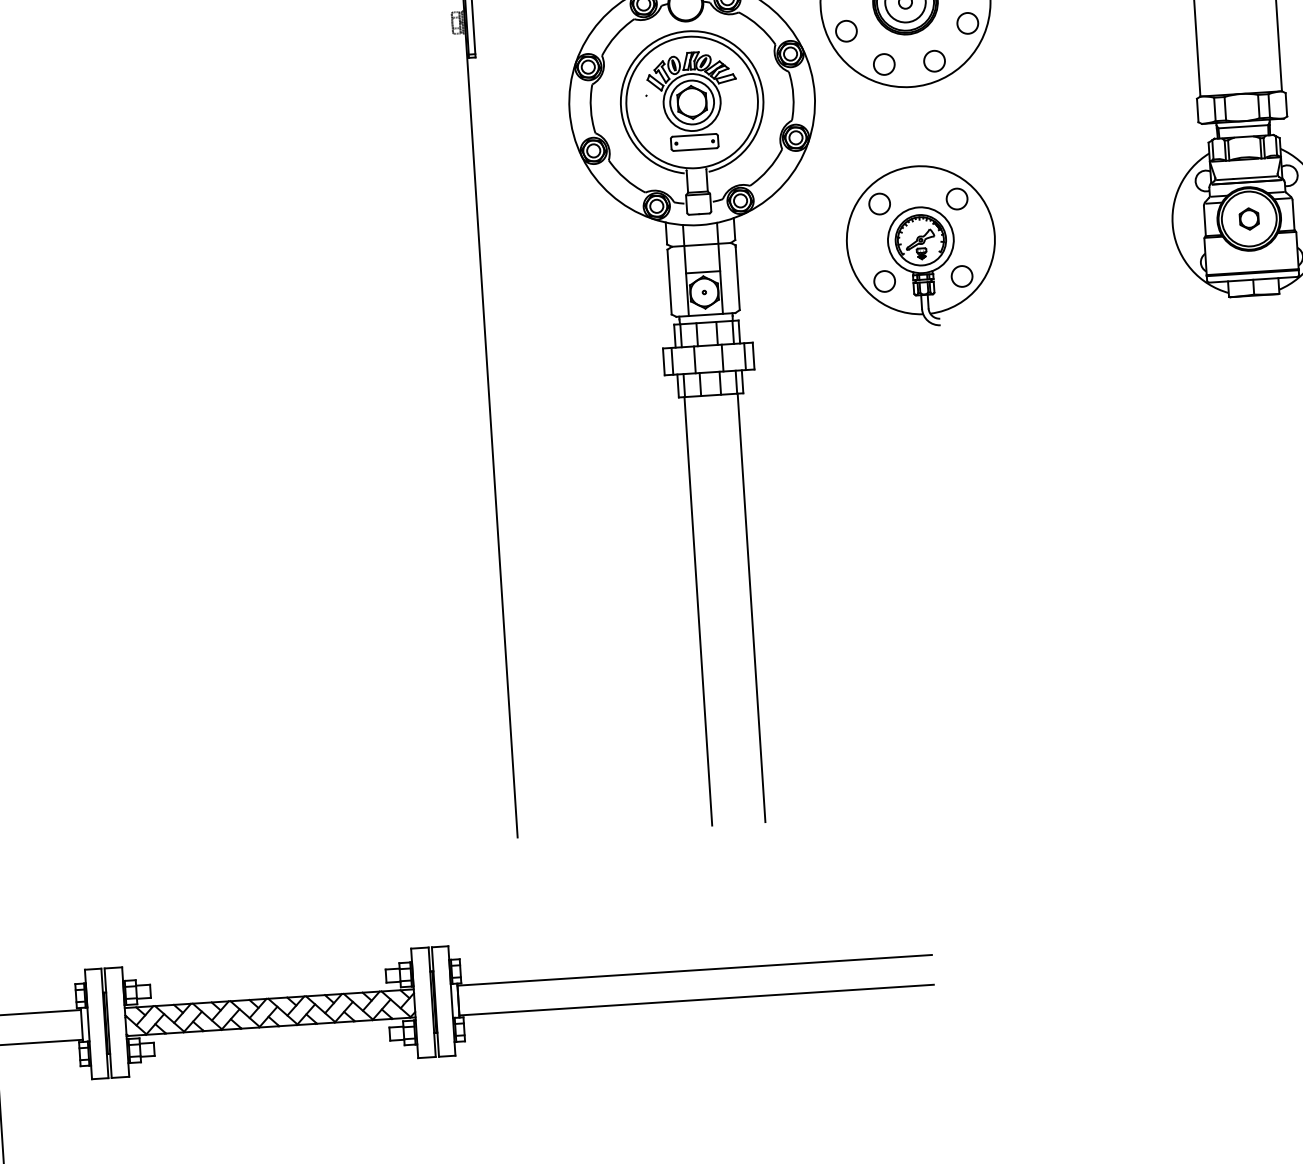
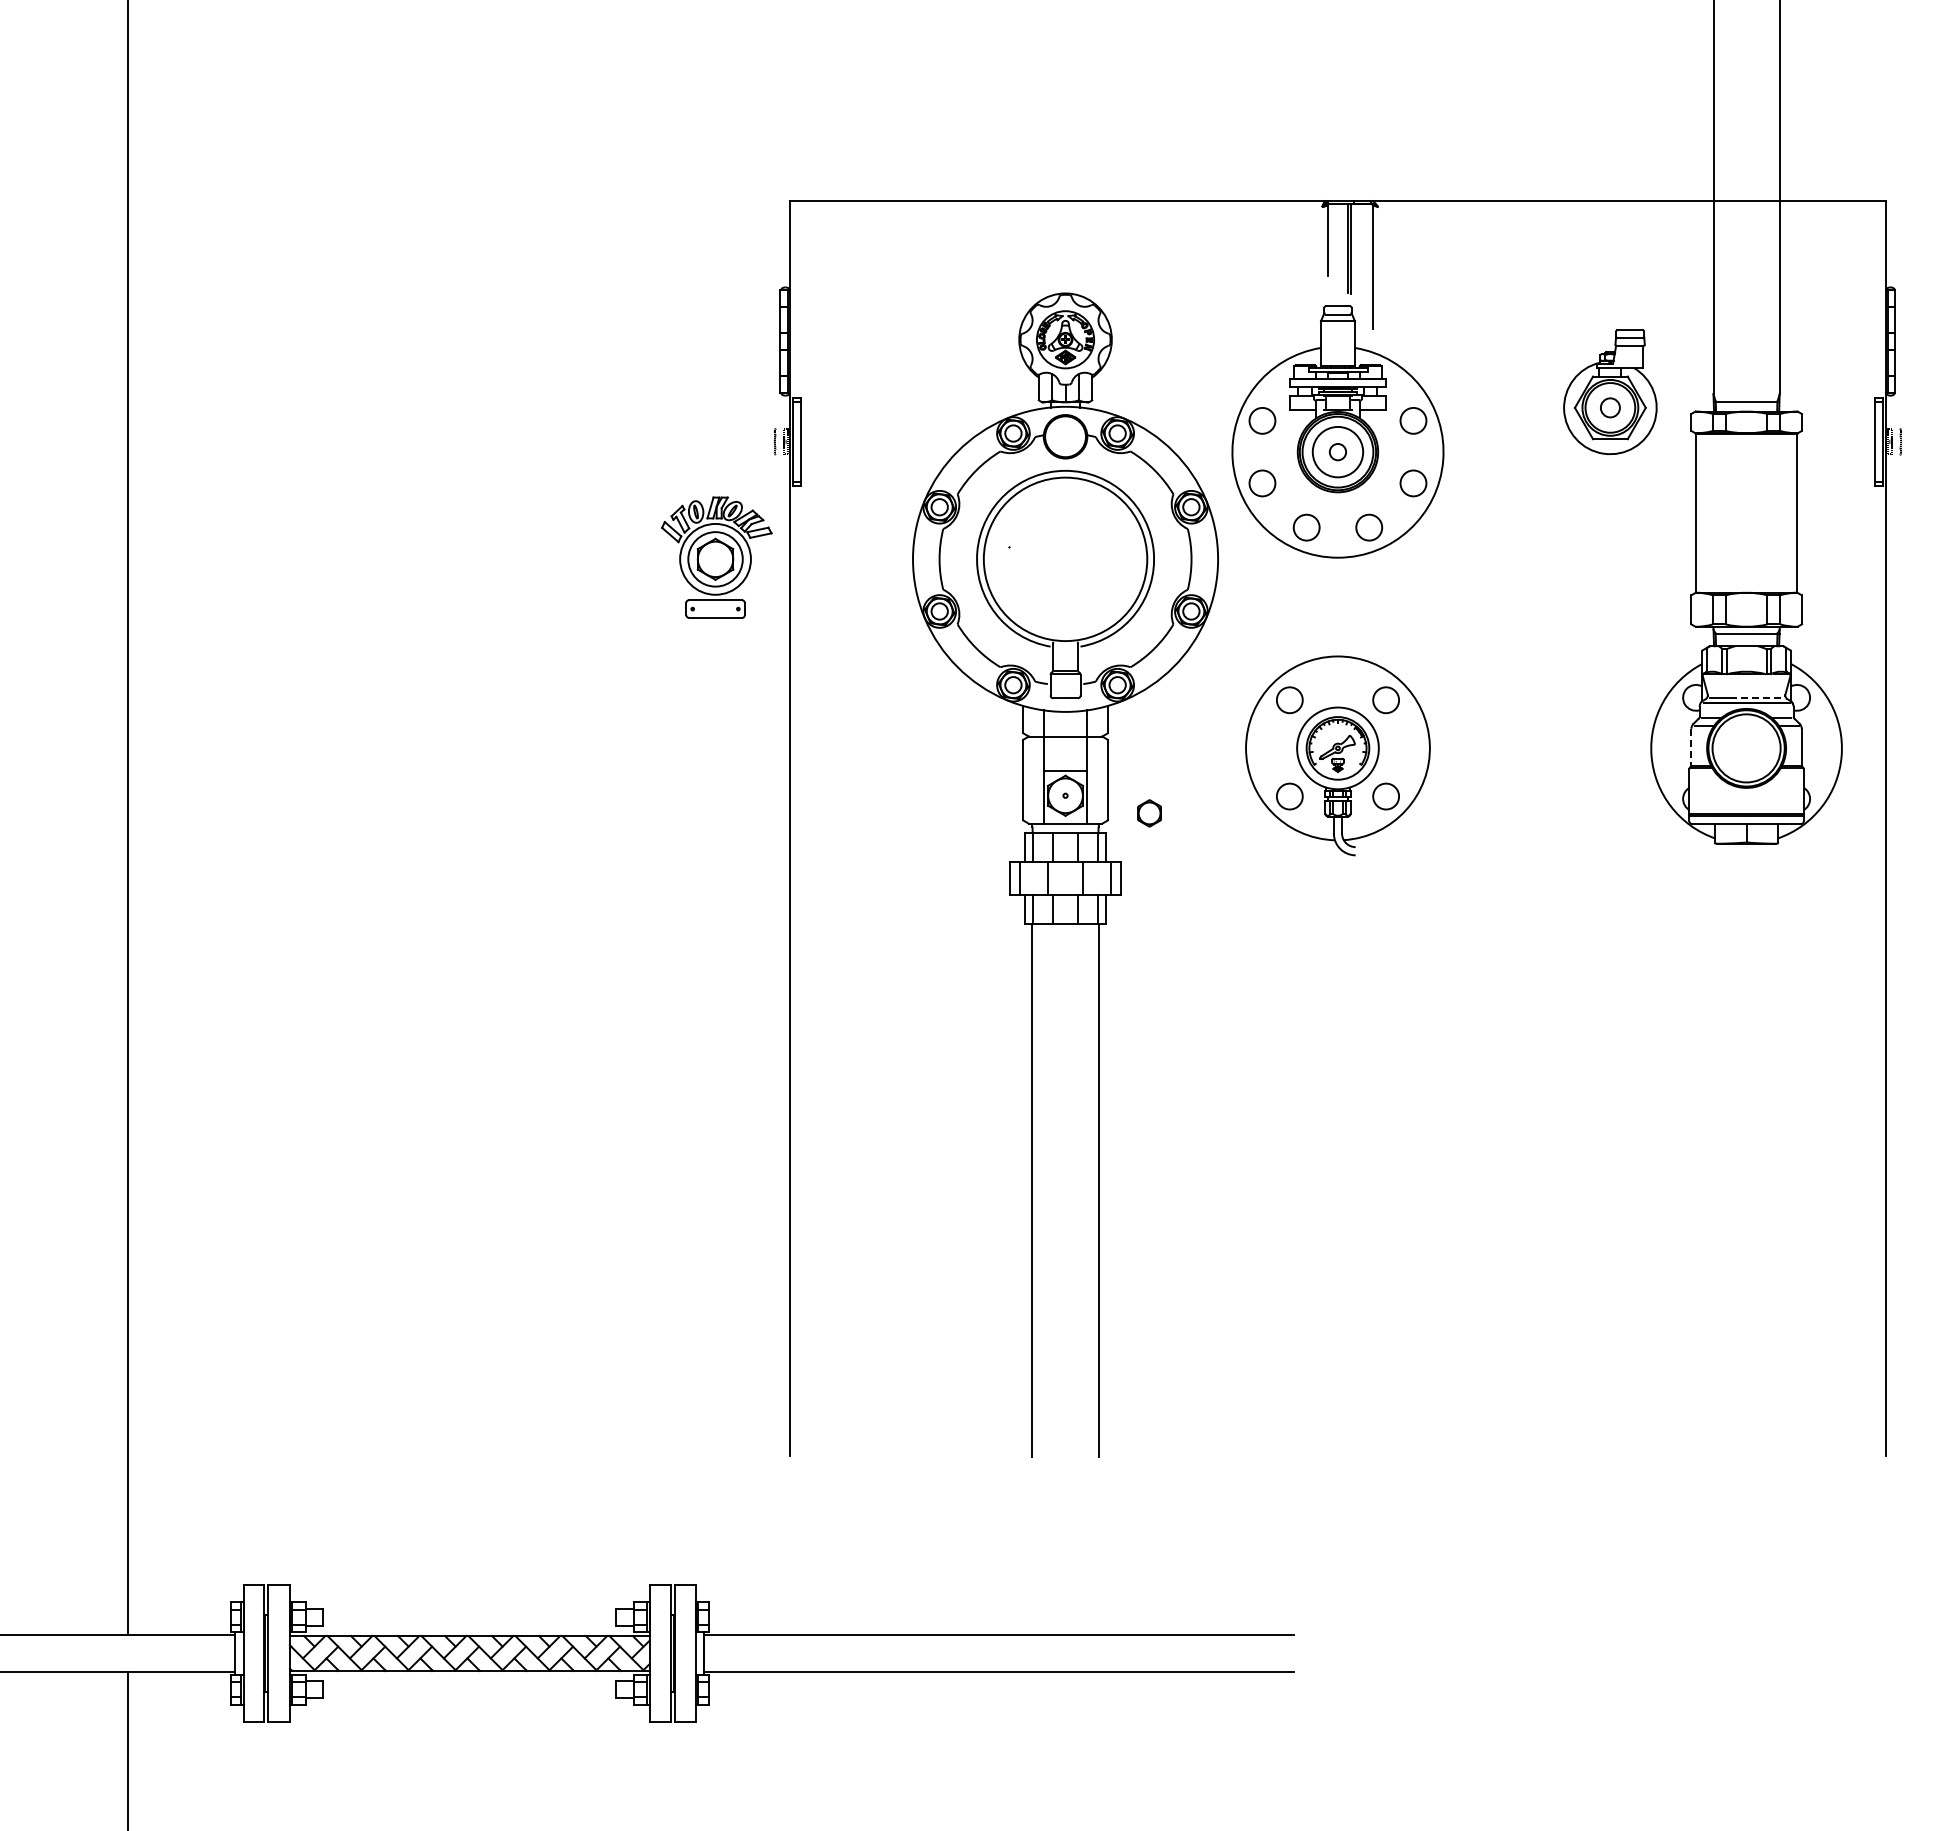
part: (692, 100) -> (716, 557), moved
line: (1254, 177) -> (1756, 697), solid -> dashed
part: (1249, 219) -> (1149, 813), moved
line: (1204, 221) -> (1691, 747), solid -> dashed

